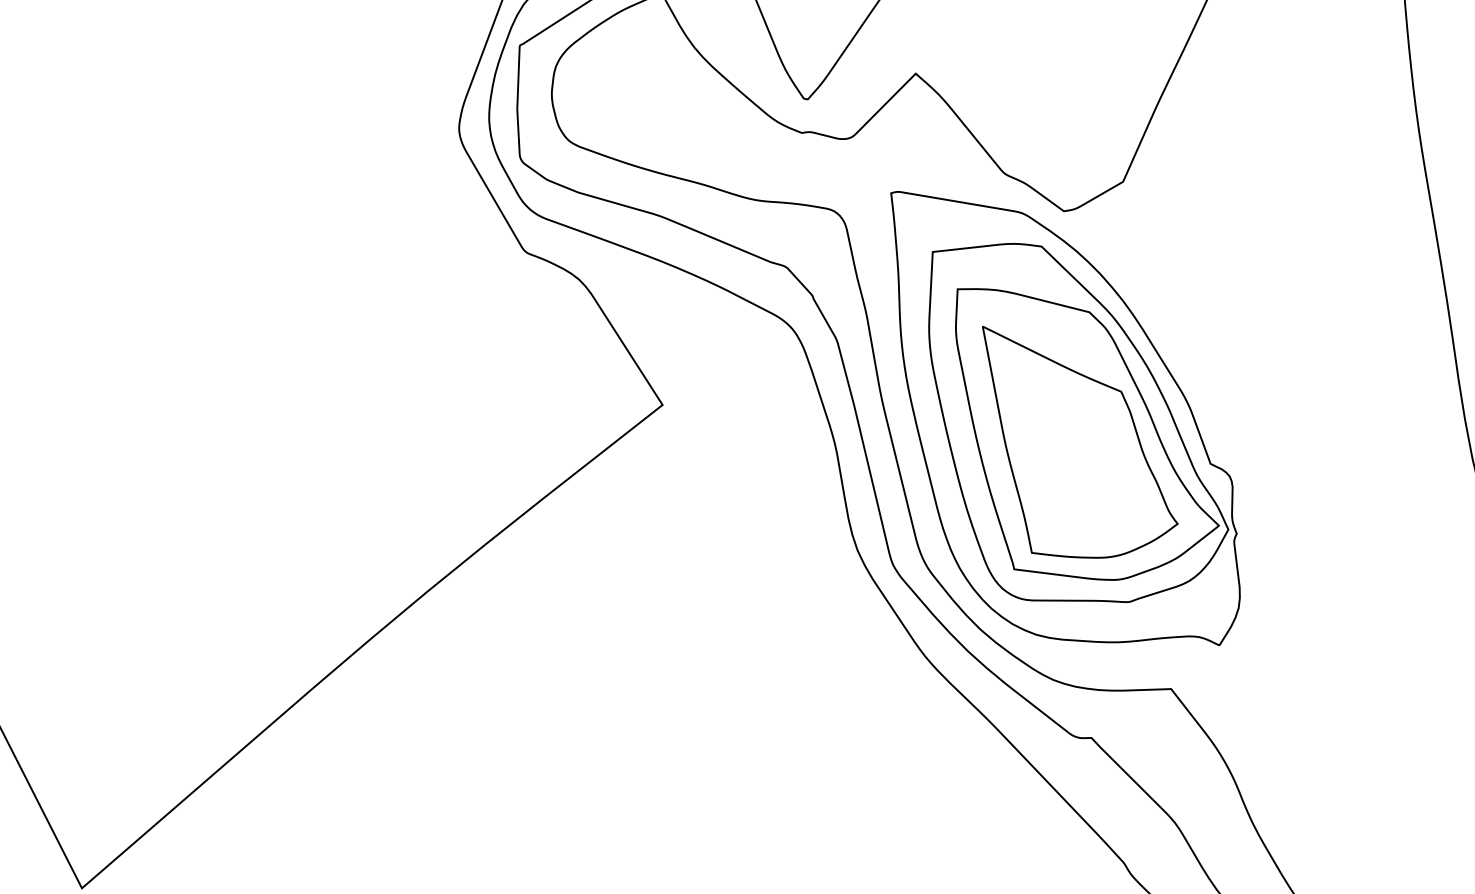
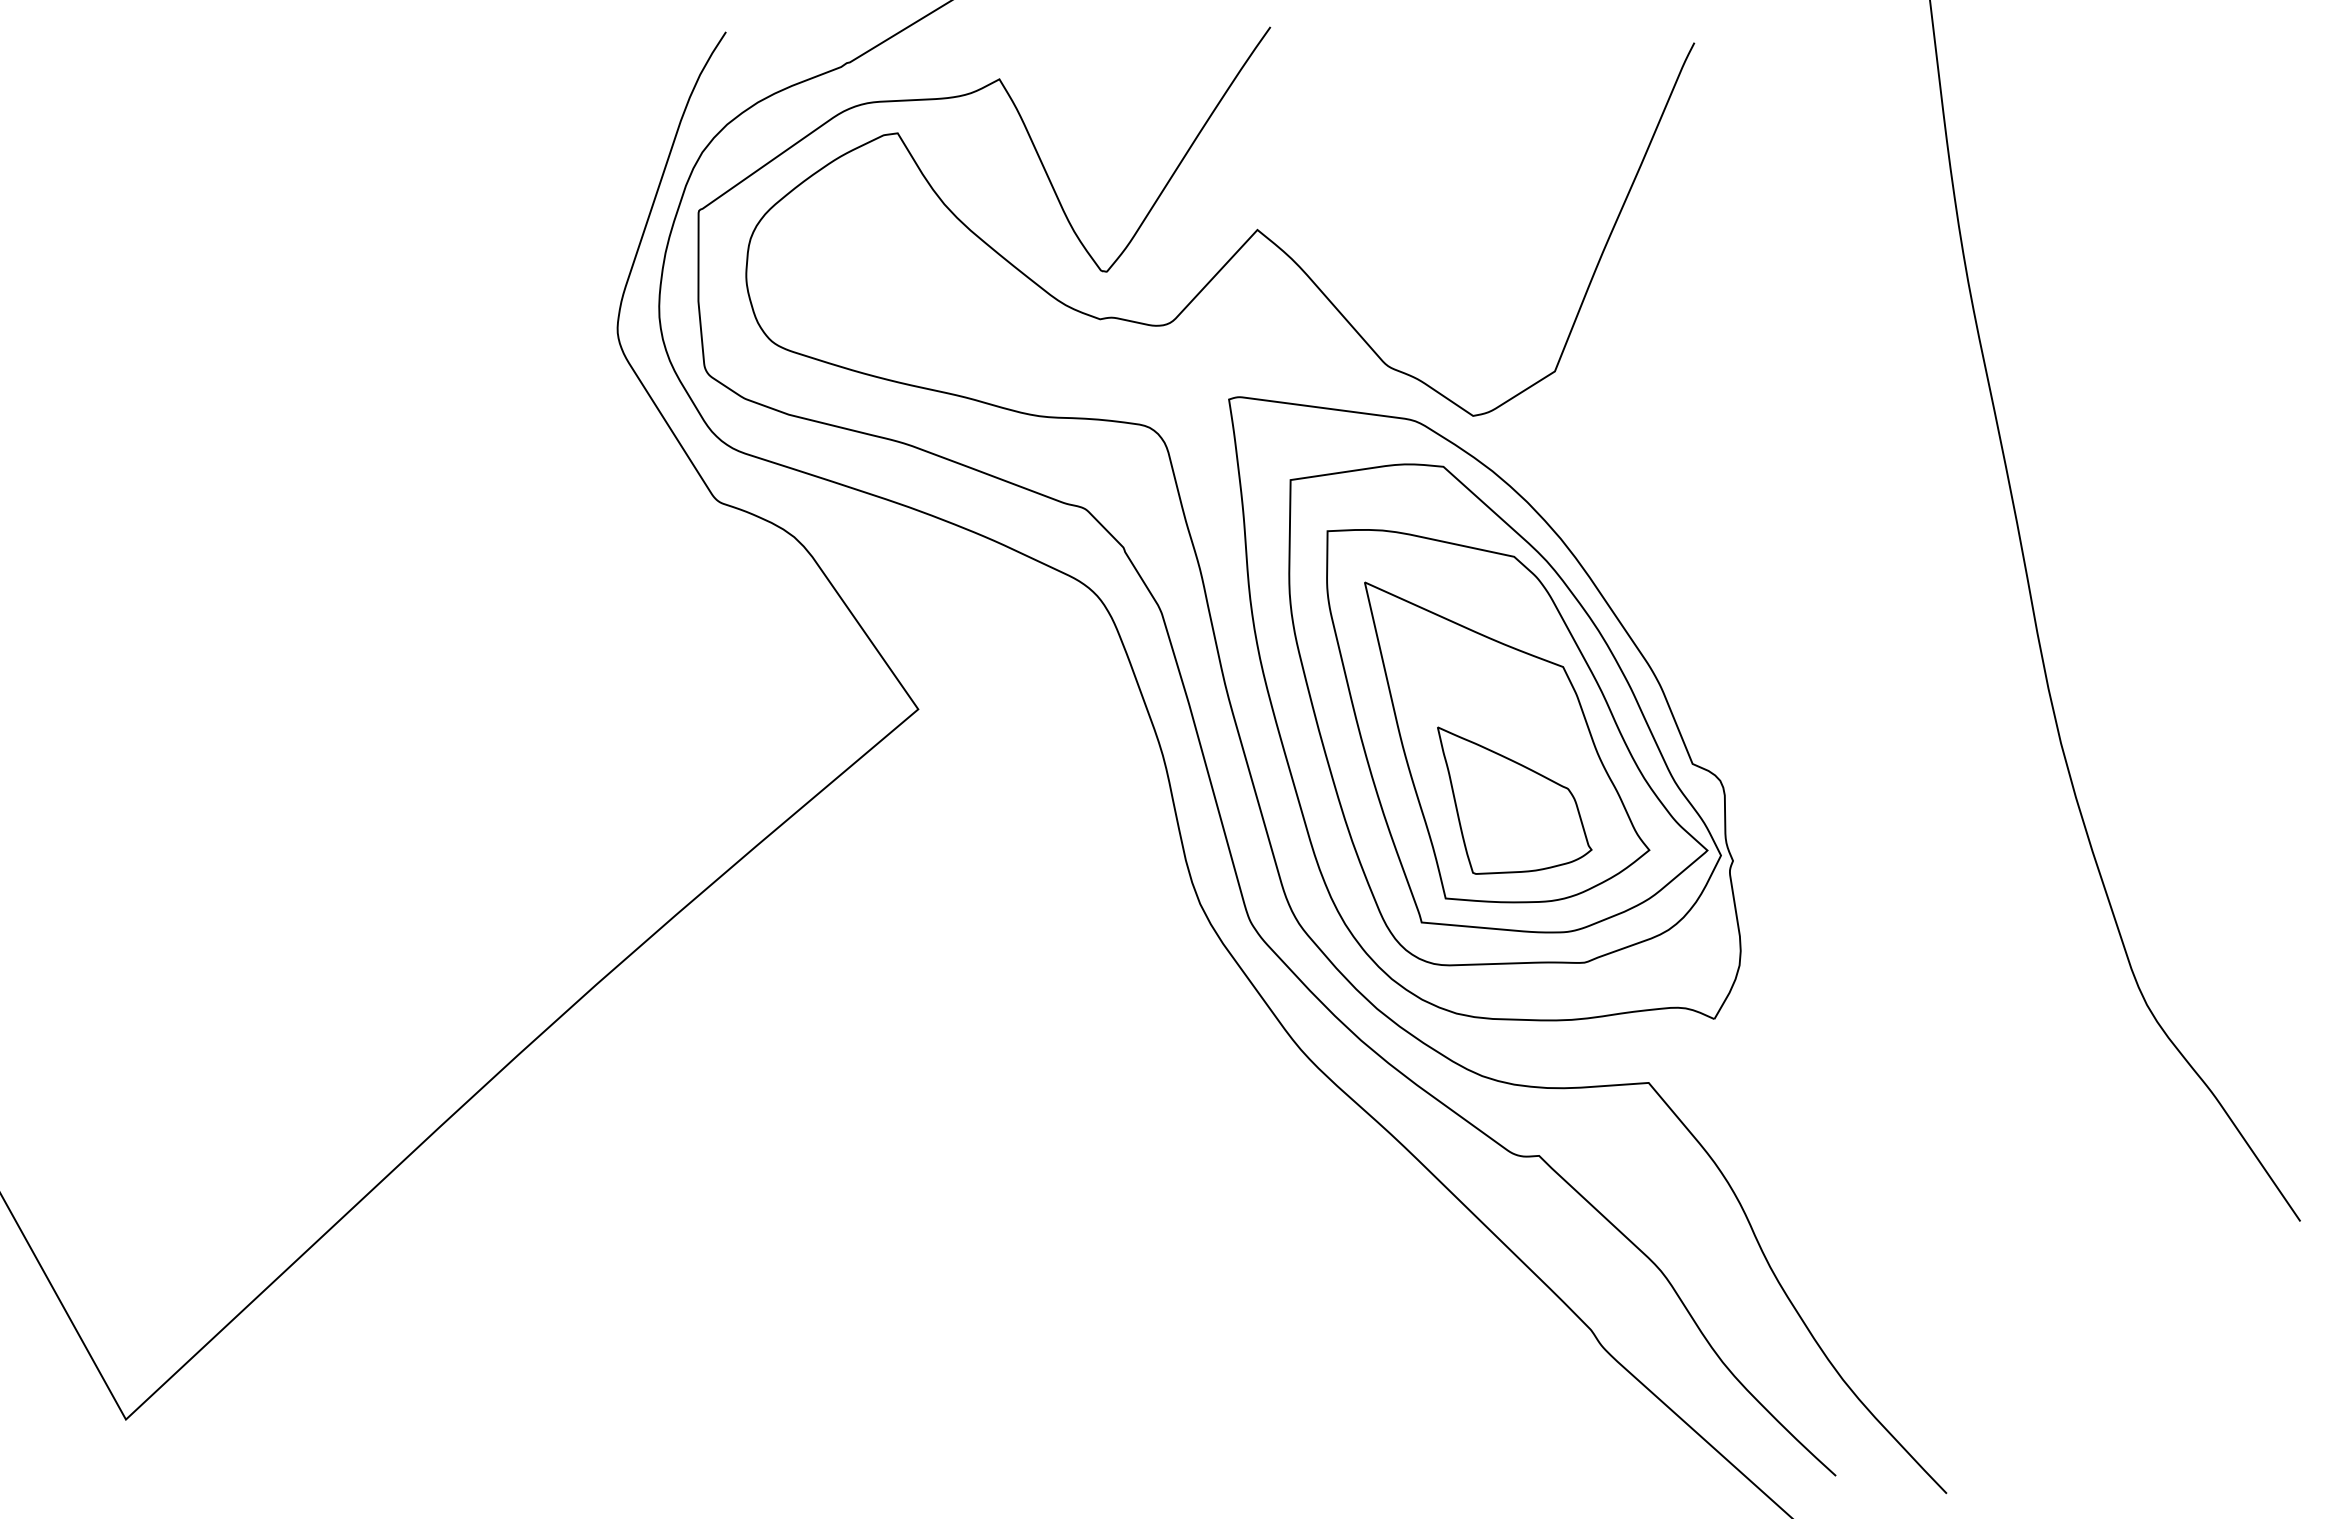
part: (1083, 485) -> (1514, 800), added

